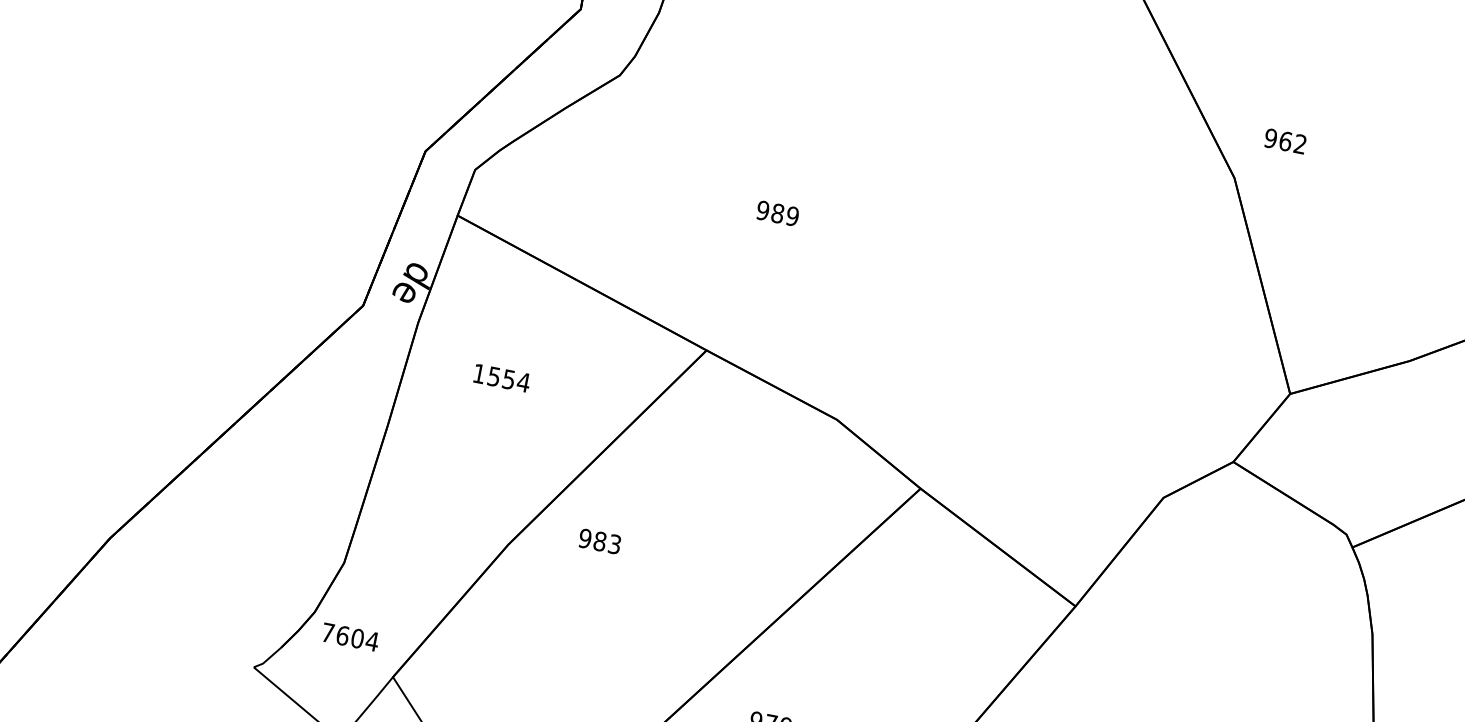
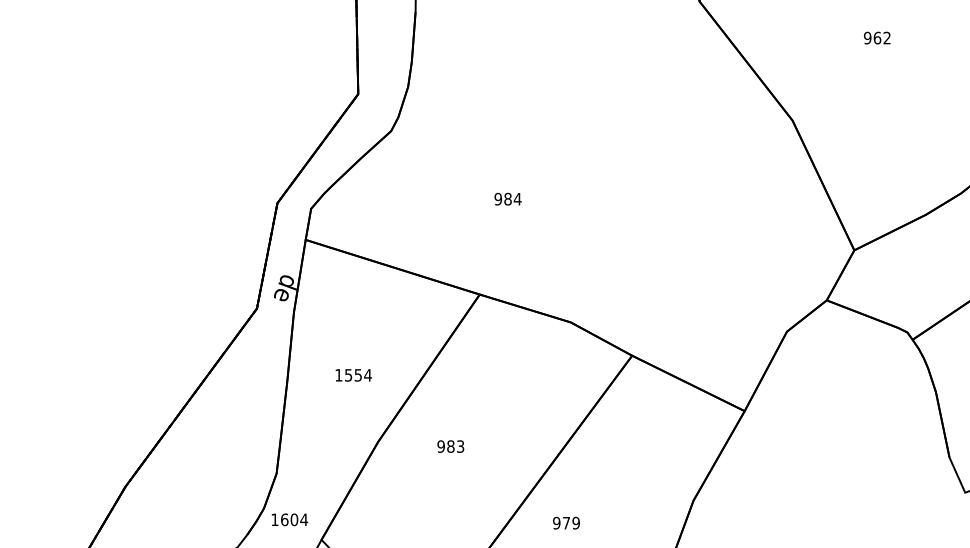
text: (1285, 140) -> (877, 37), moved
text: (792, 215) -> (517, 198), 989 -> 984
text: (501, 378) -> (353, 375), moved
text: (599, 541) -> (450, 446), moved
text: (327, 632) -> (274, 519), 7604 -> 1604

